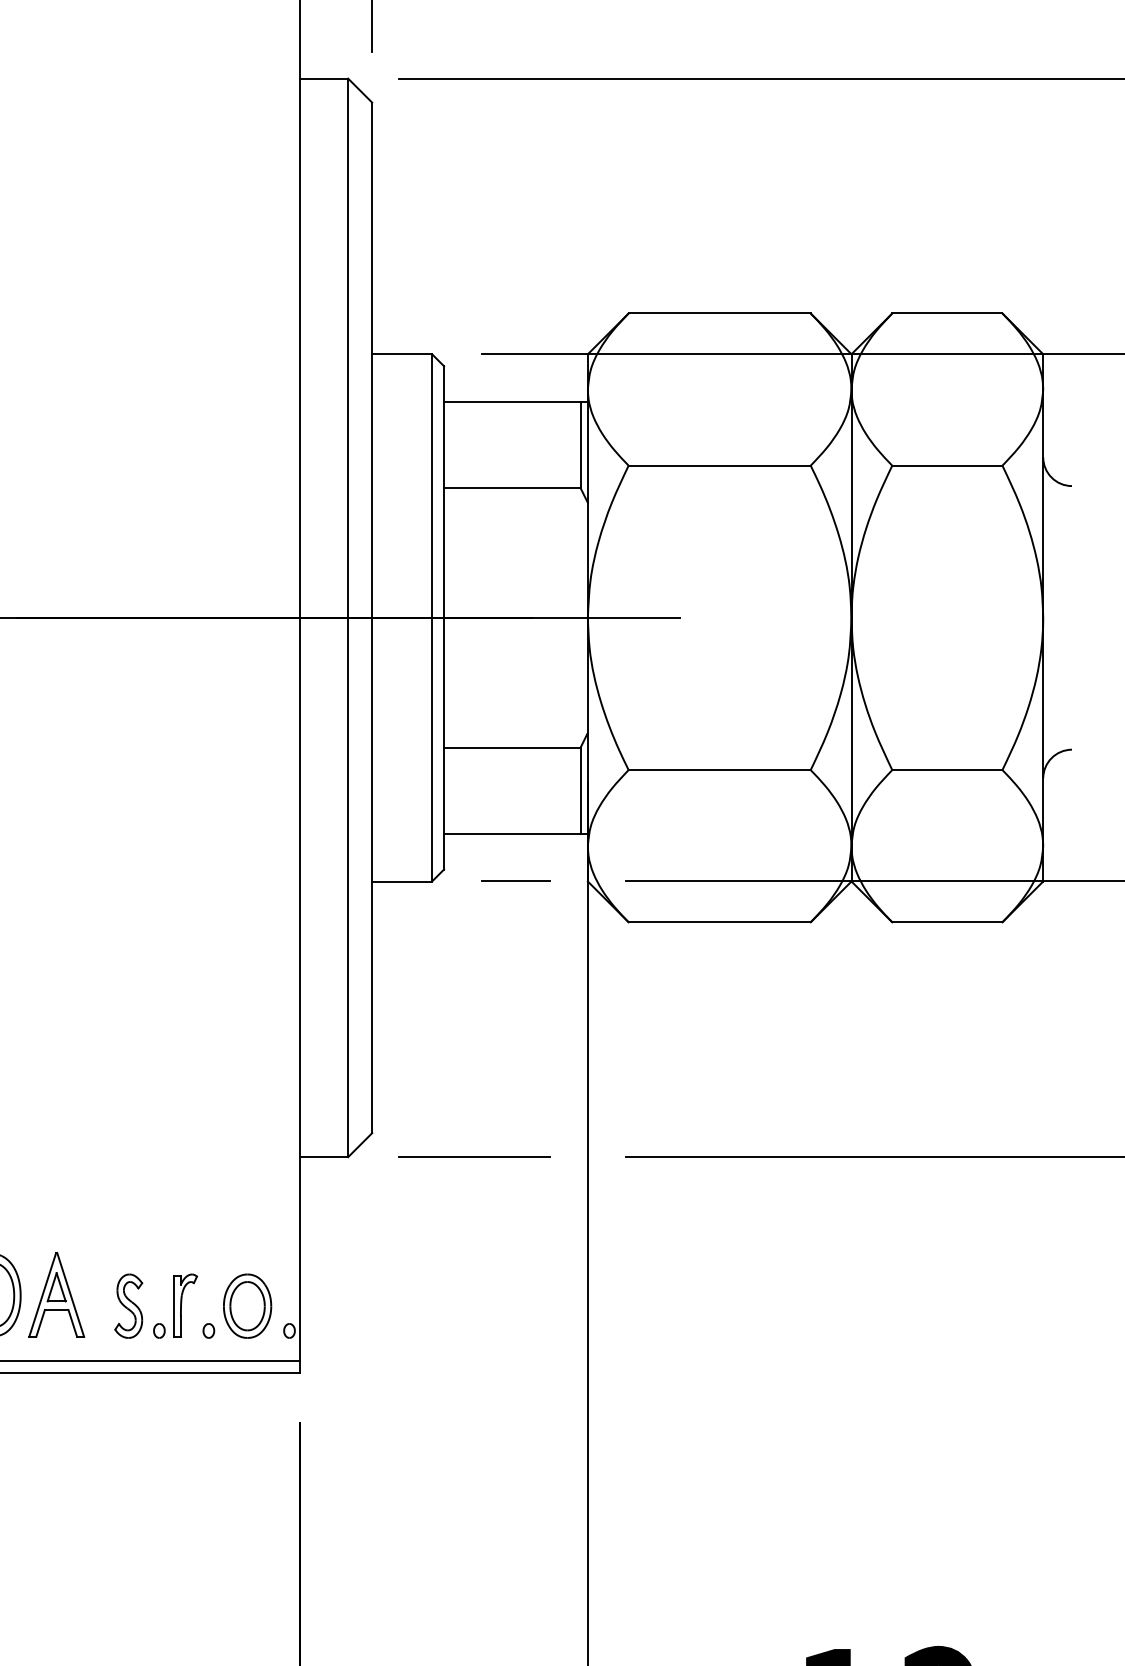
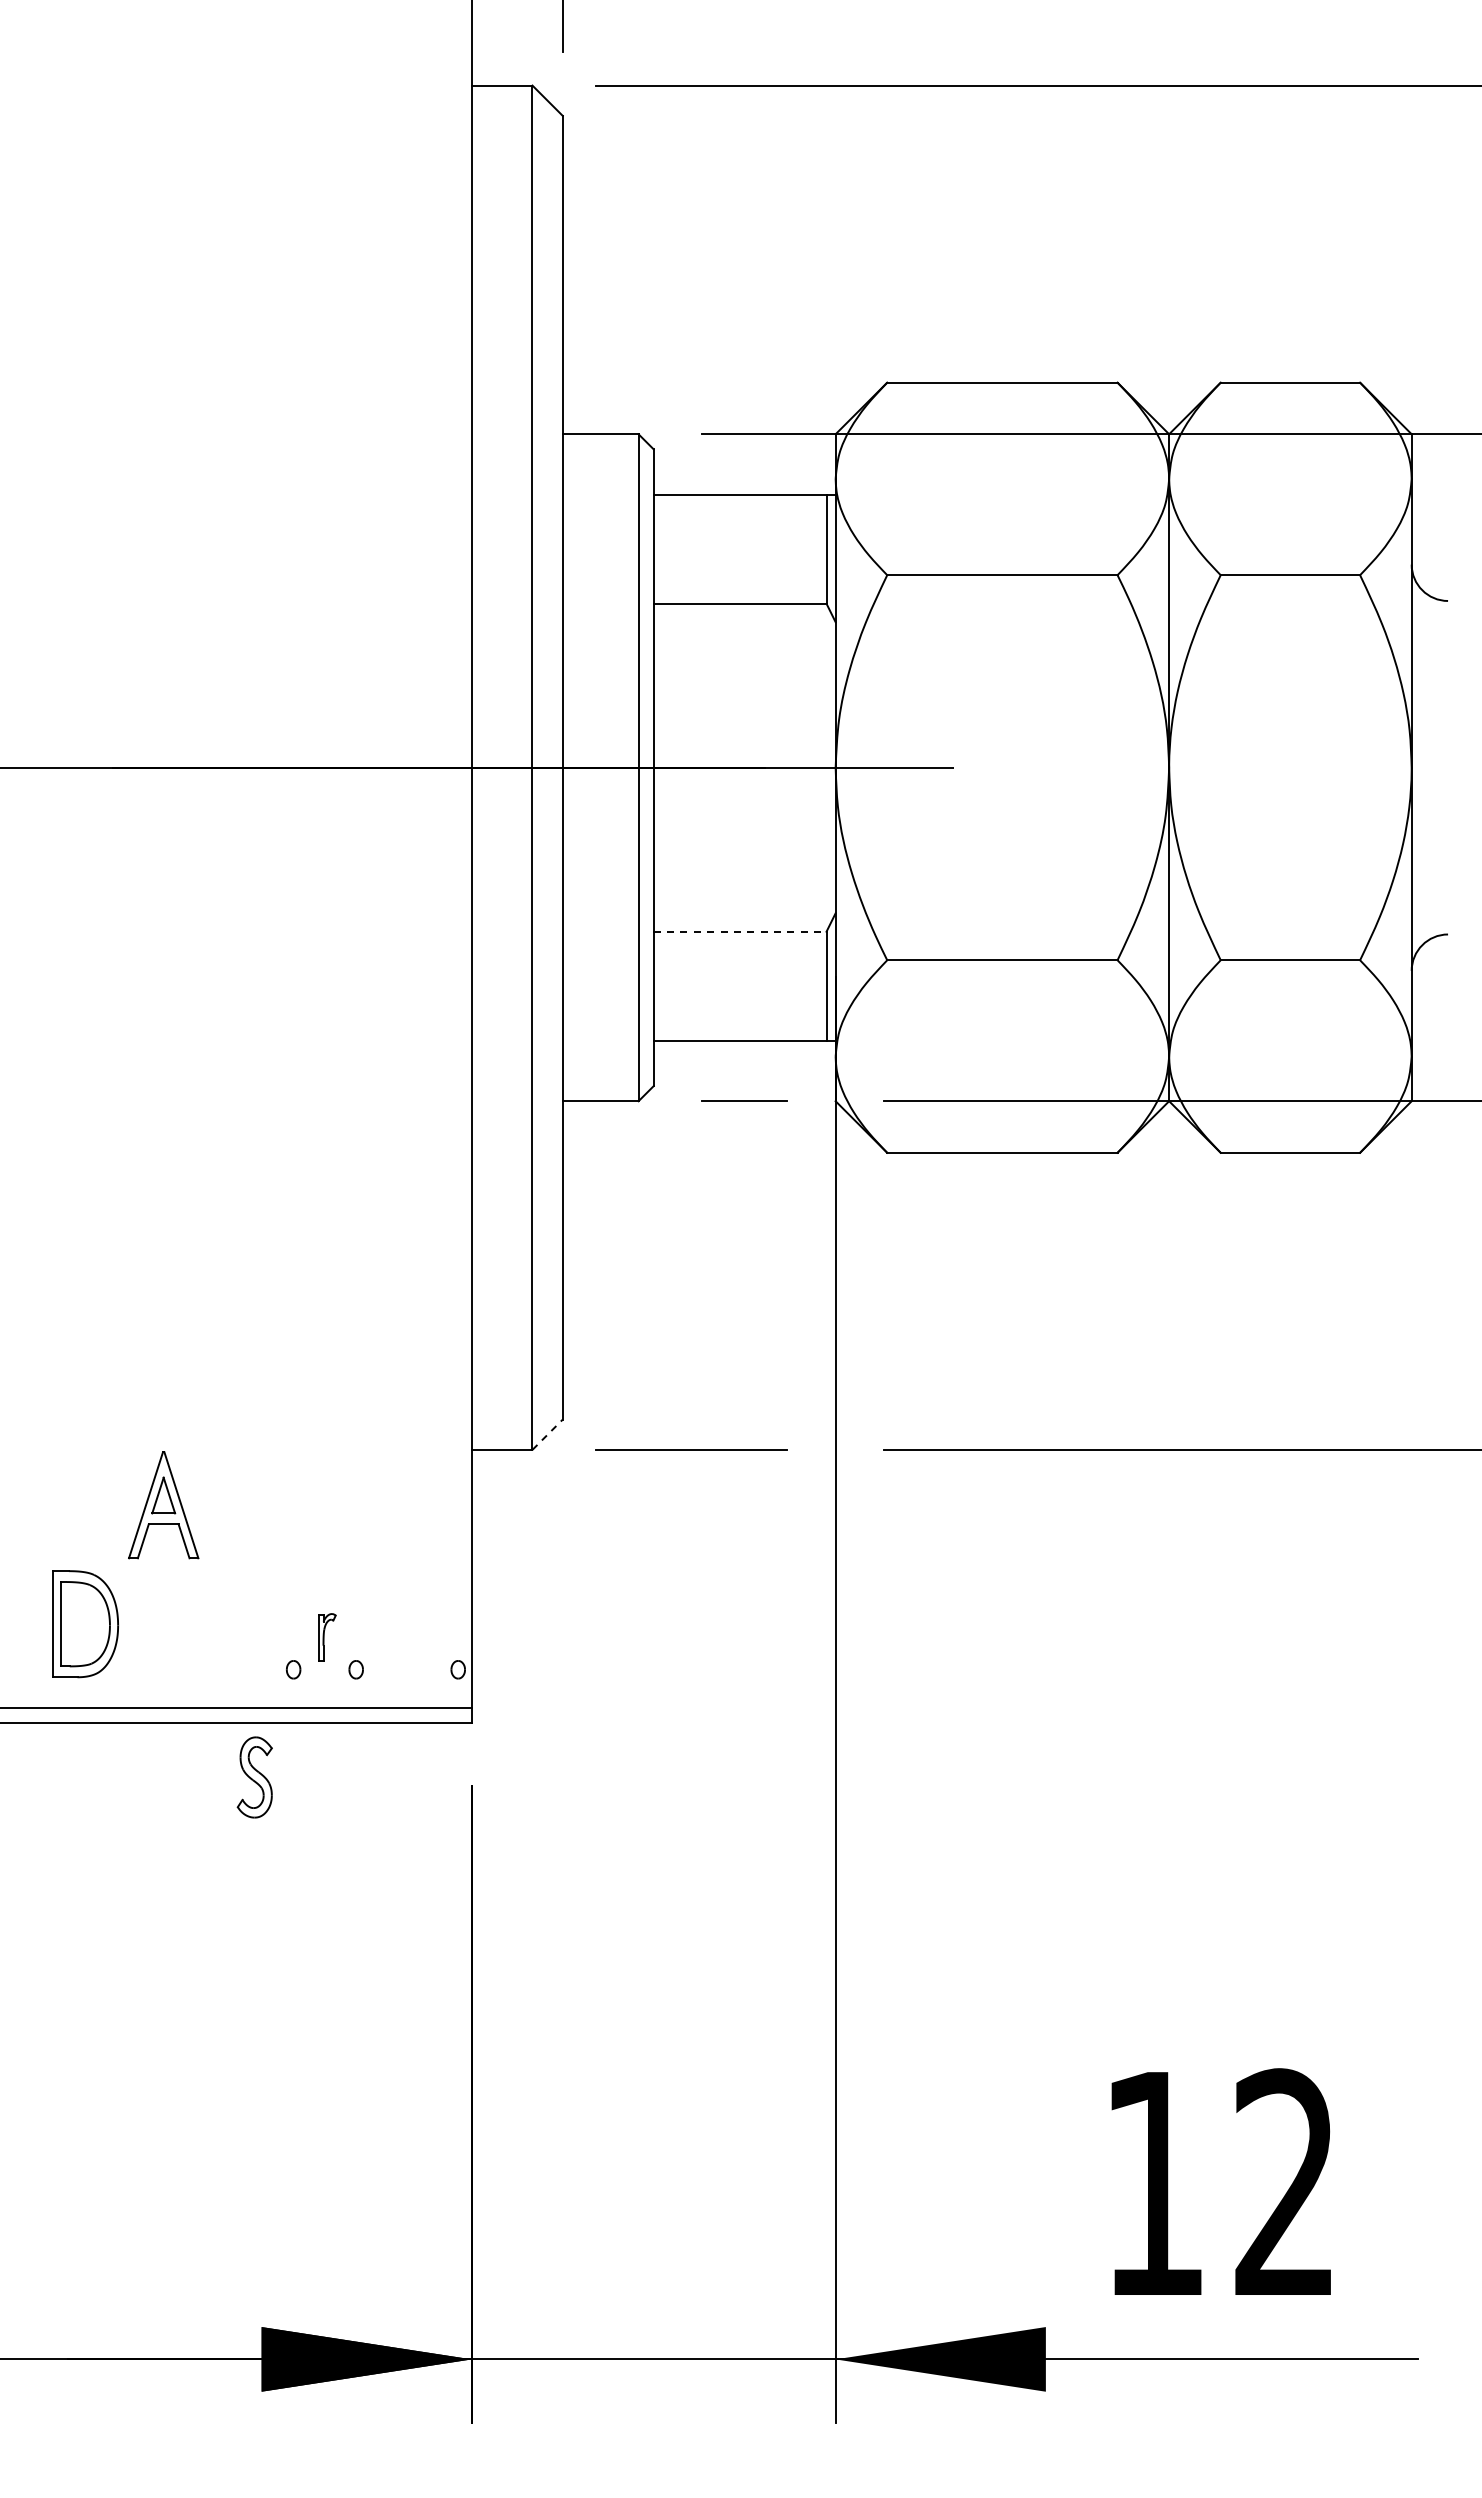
line: (512, 747) -> (740, 931), solid -> dashed
line: (360, 1144) -> (547, 1434), solid -> dashed
part: (56, 1295) -> (163, 1505), moved
part: (186, 1305) -> (327, 1637), size x0.6
part: (128, 1306) -> (254, 1777), moved
part: (247, 1306) -> (404, 1638), removed

